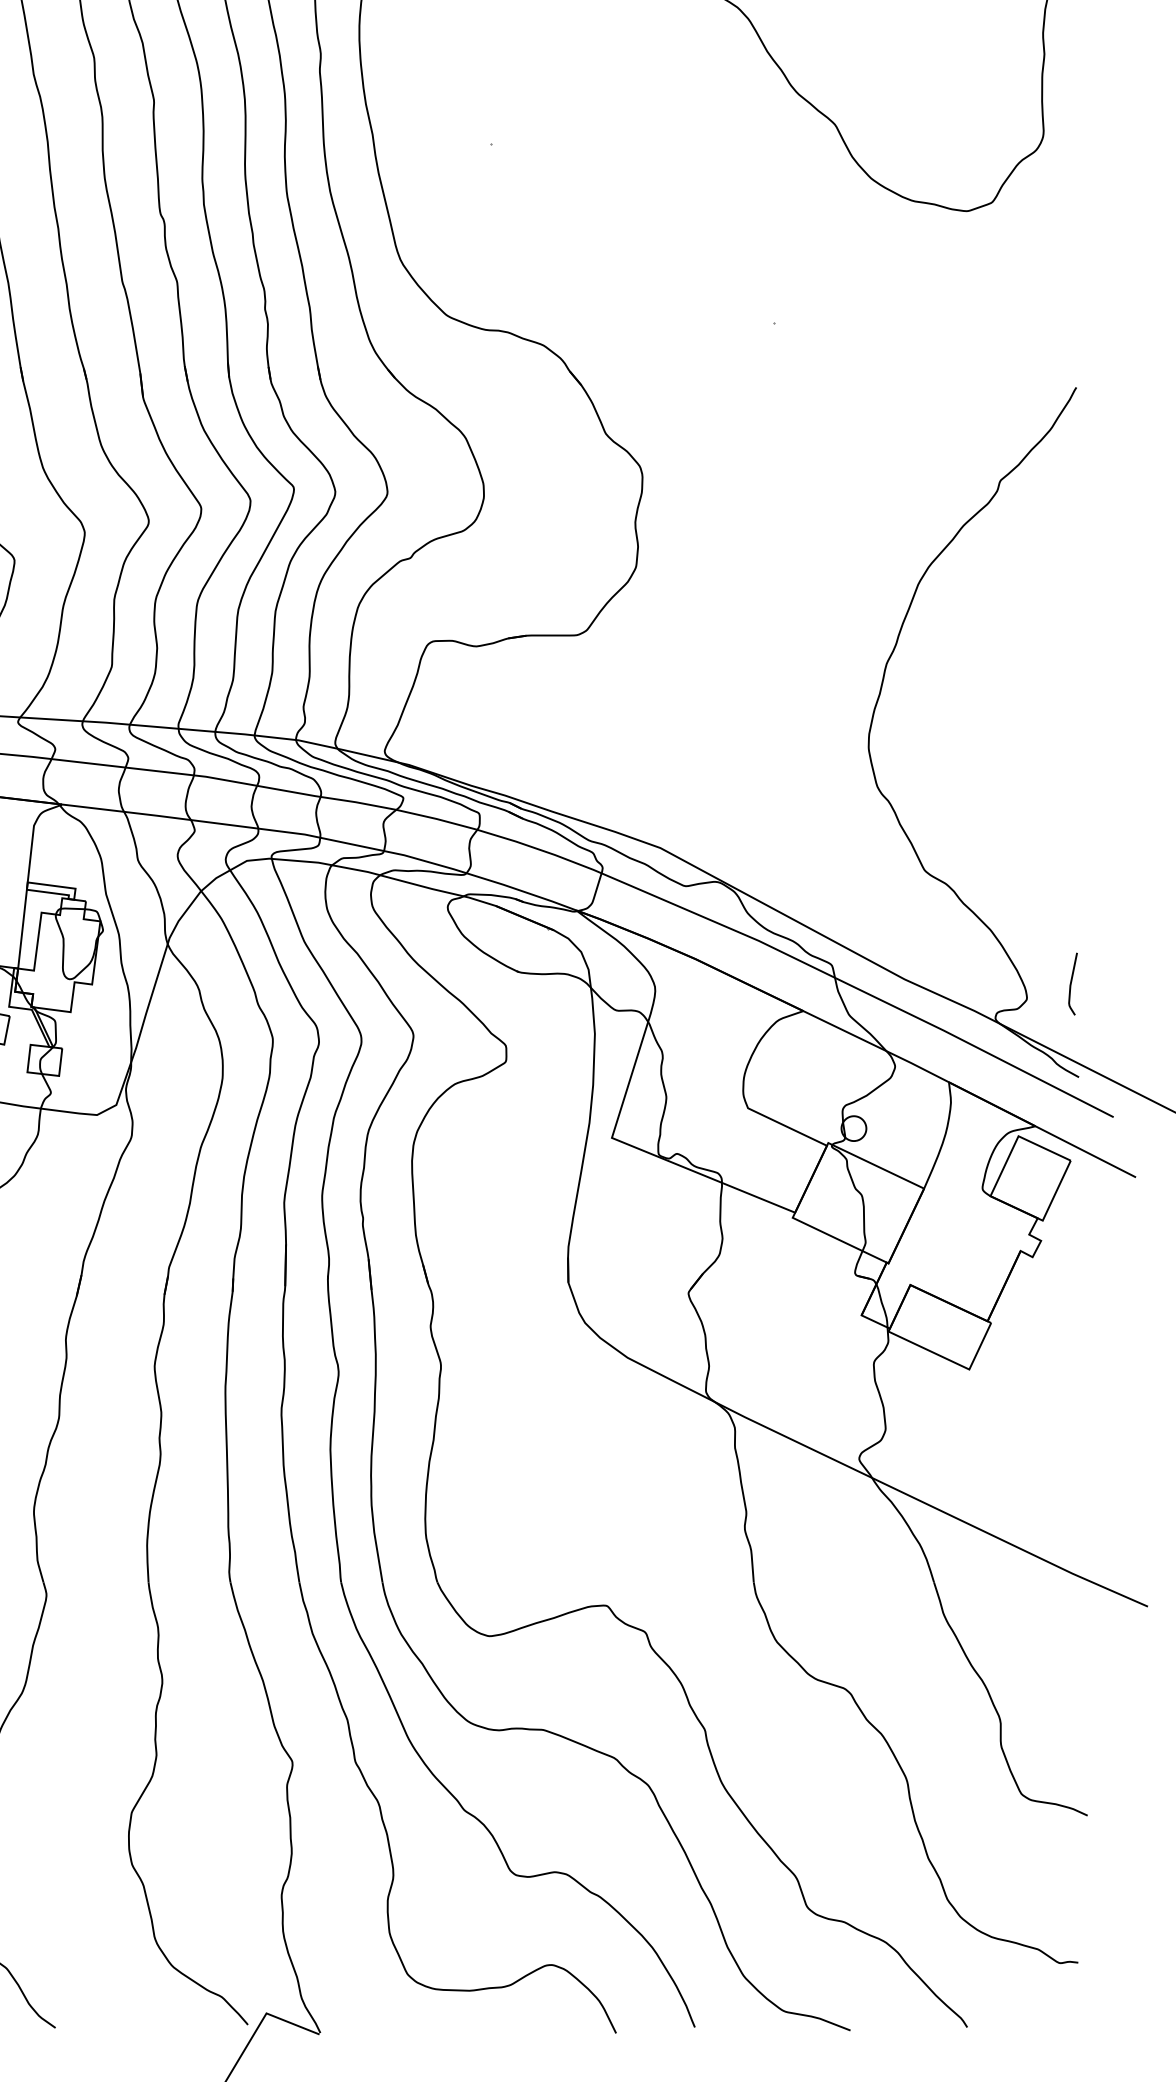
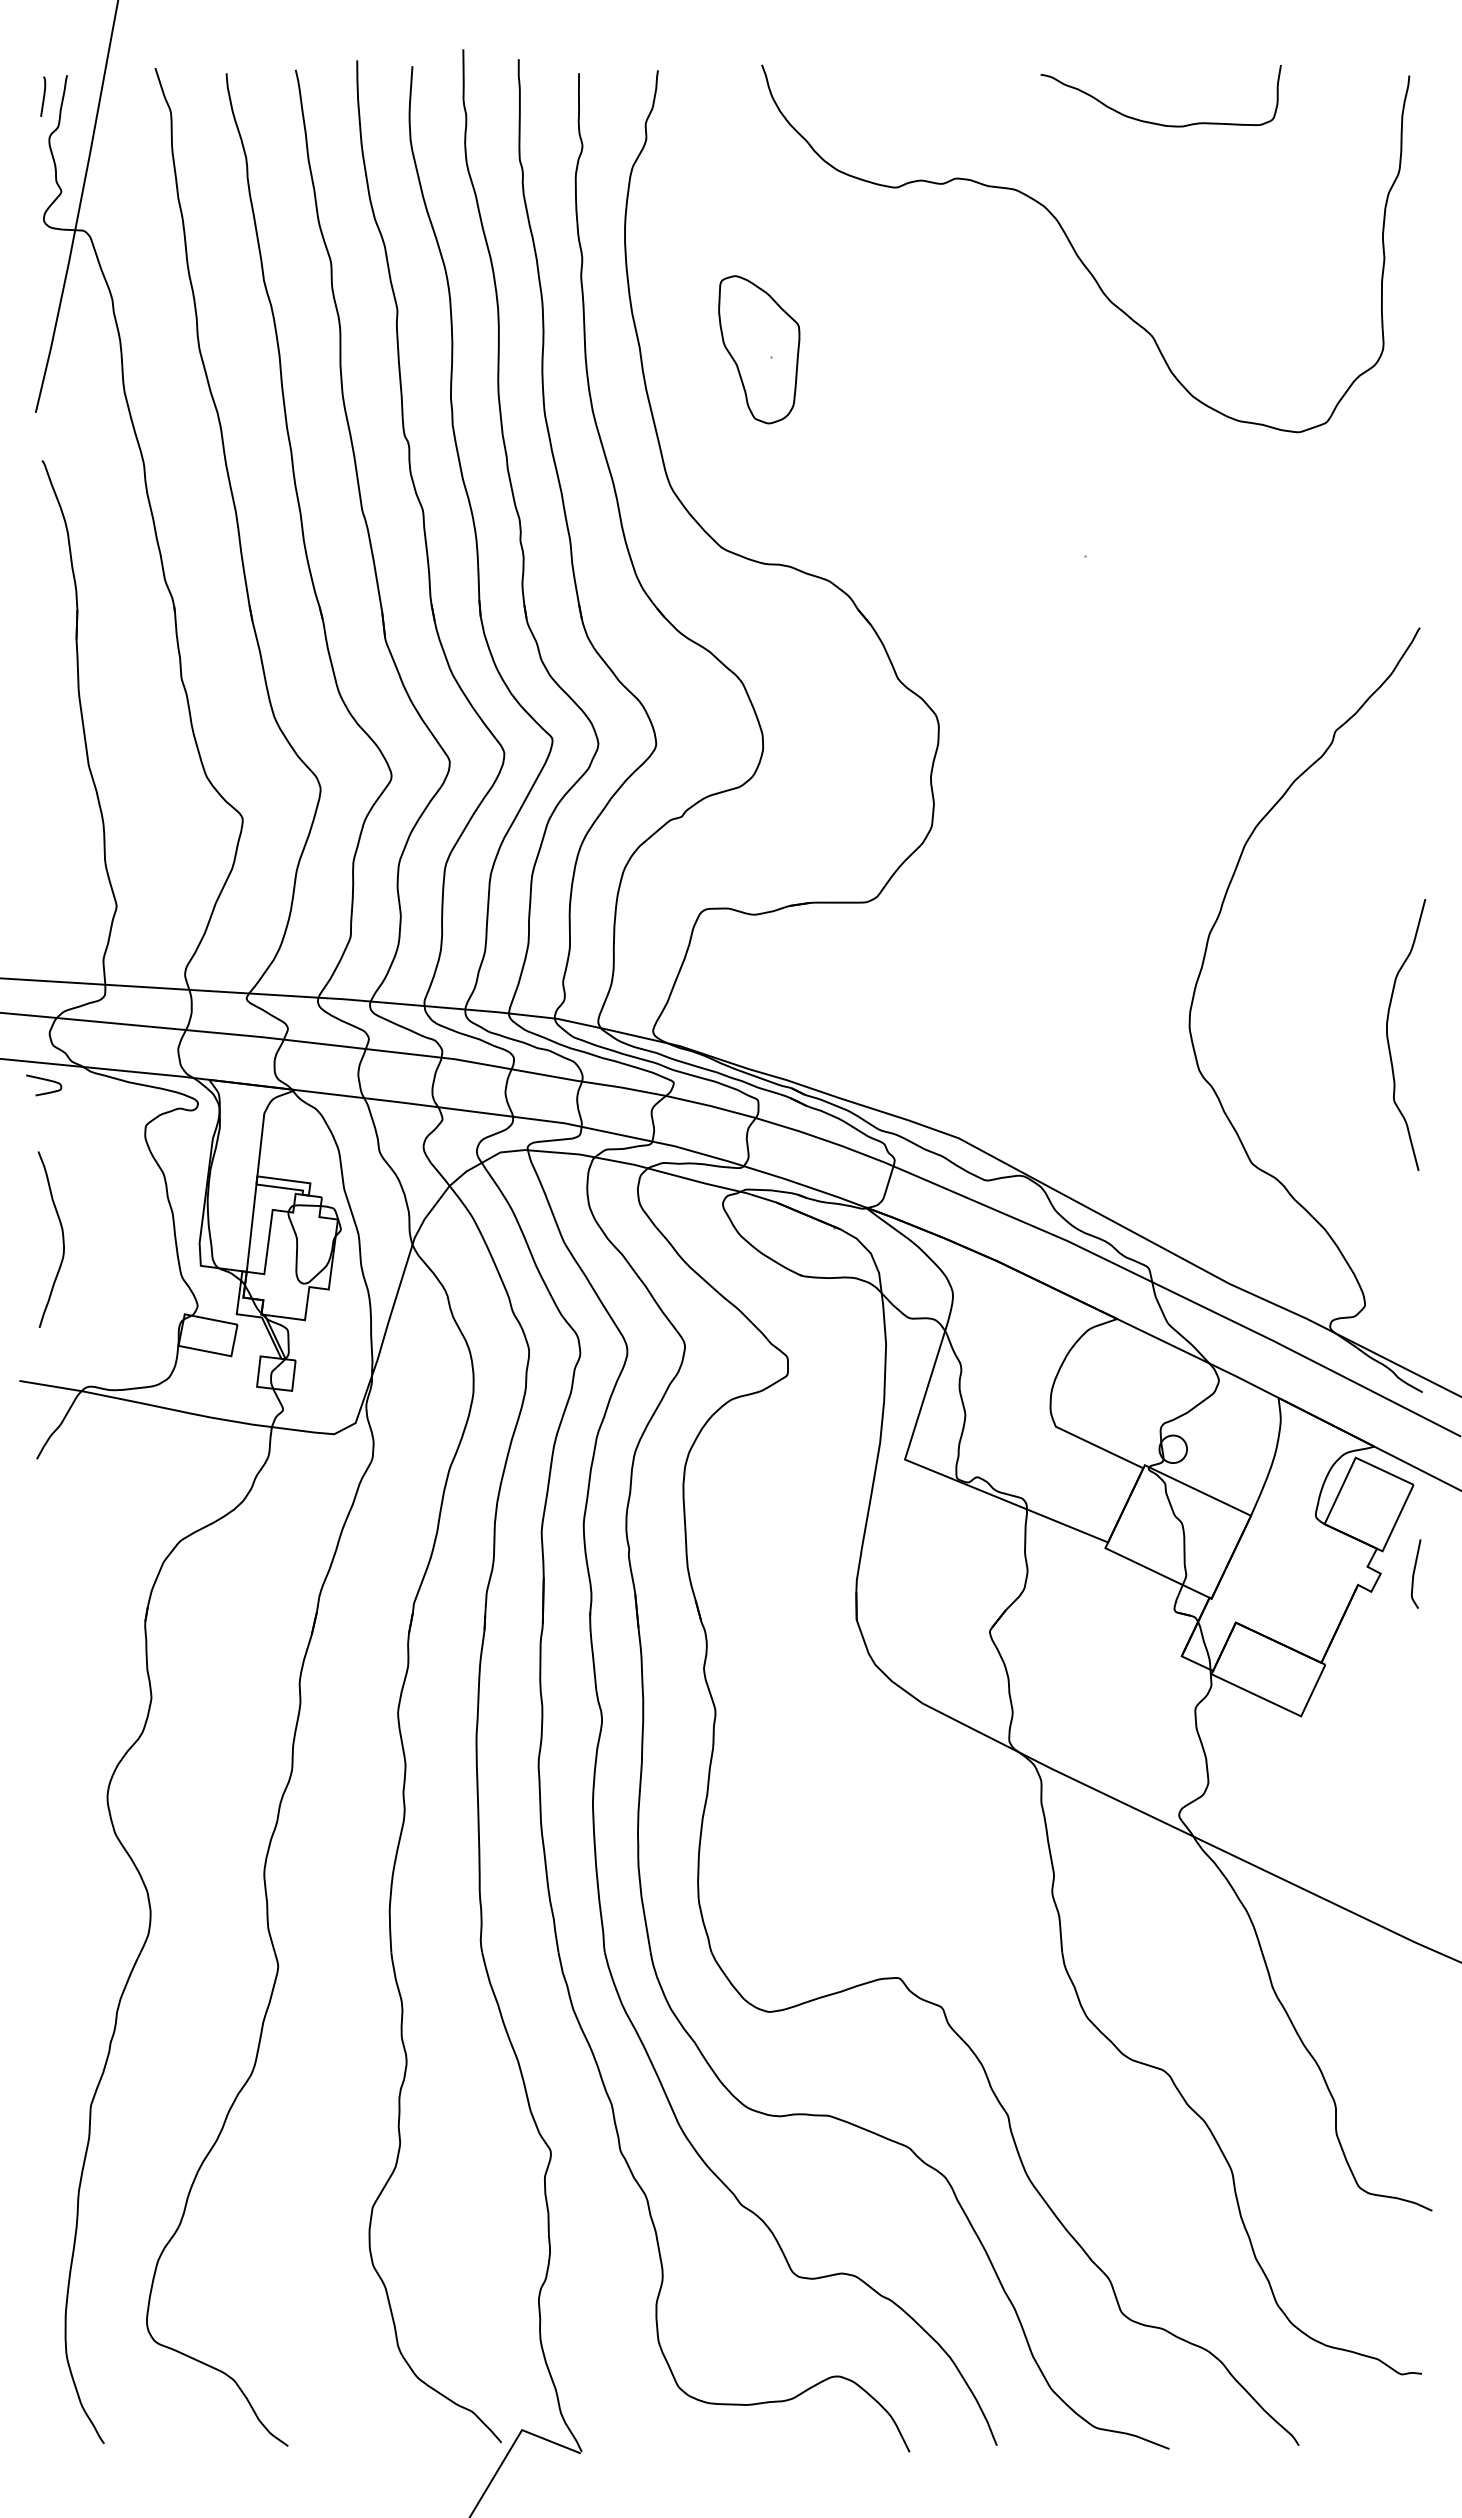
part: (480, 136) -> (759, 349), added
curve: (1048, 755) -> (1388, 1035), added
curve: (1071, 983) -> (1414, 1573), moved

